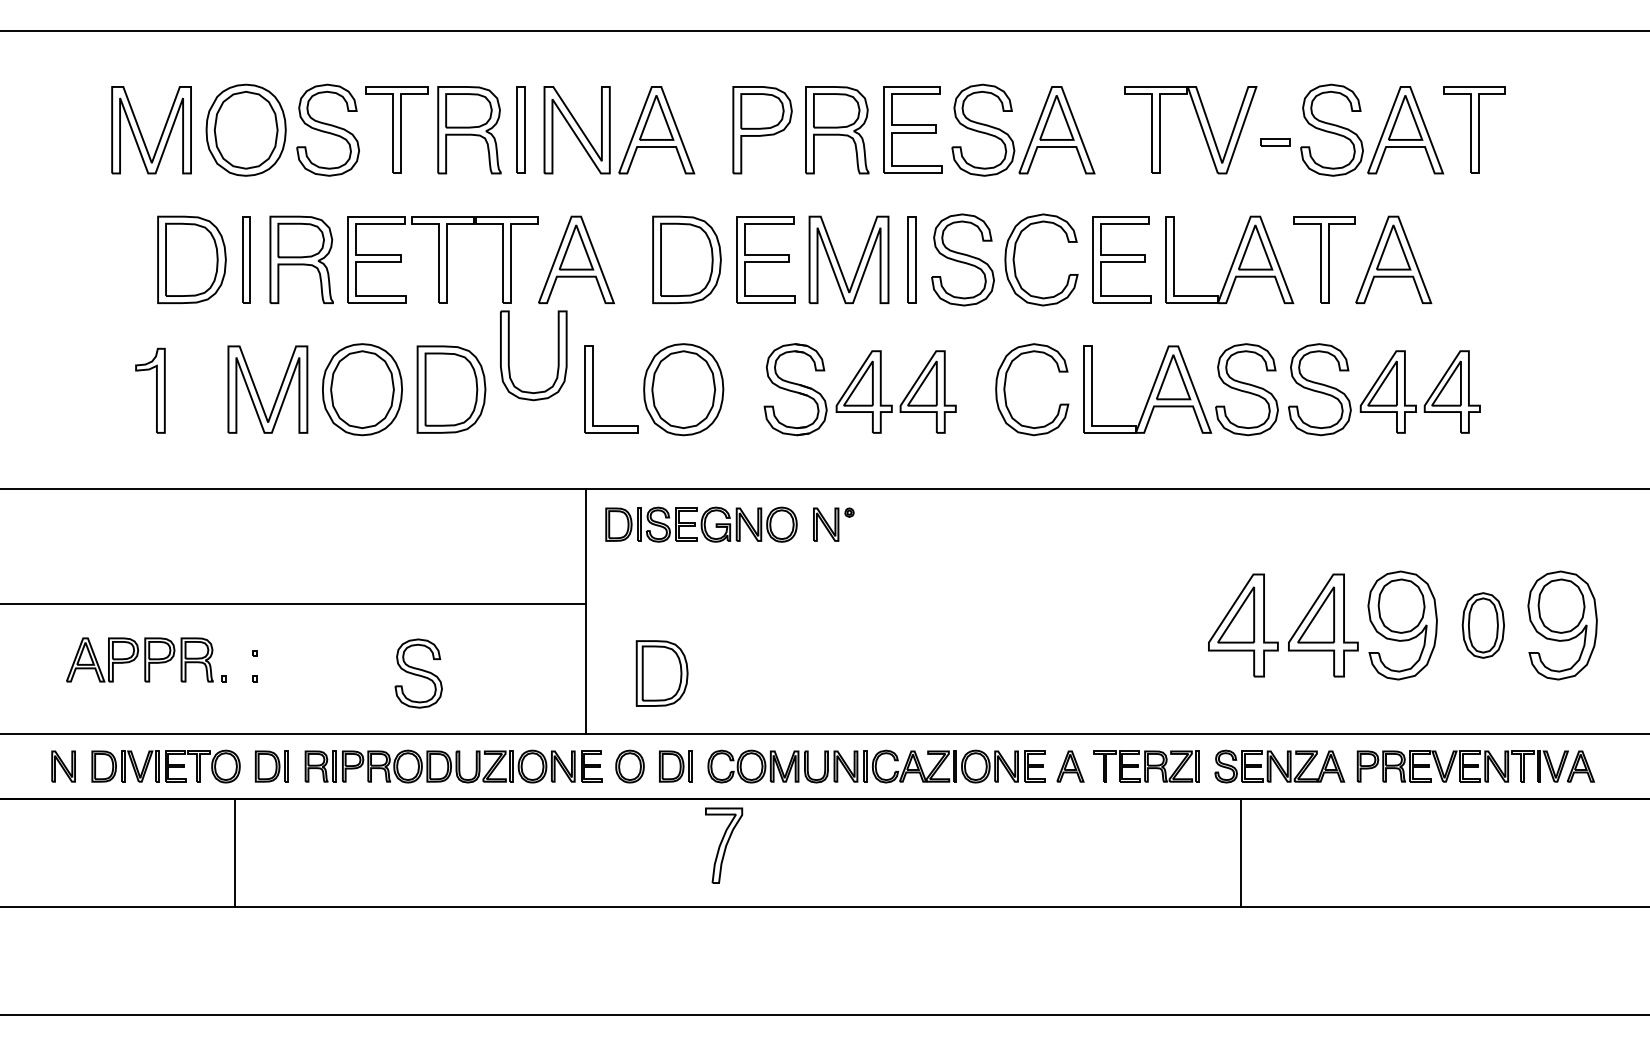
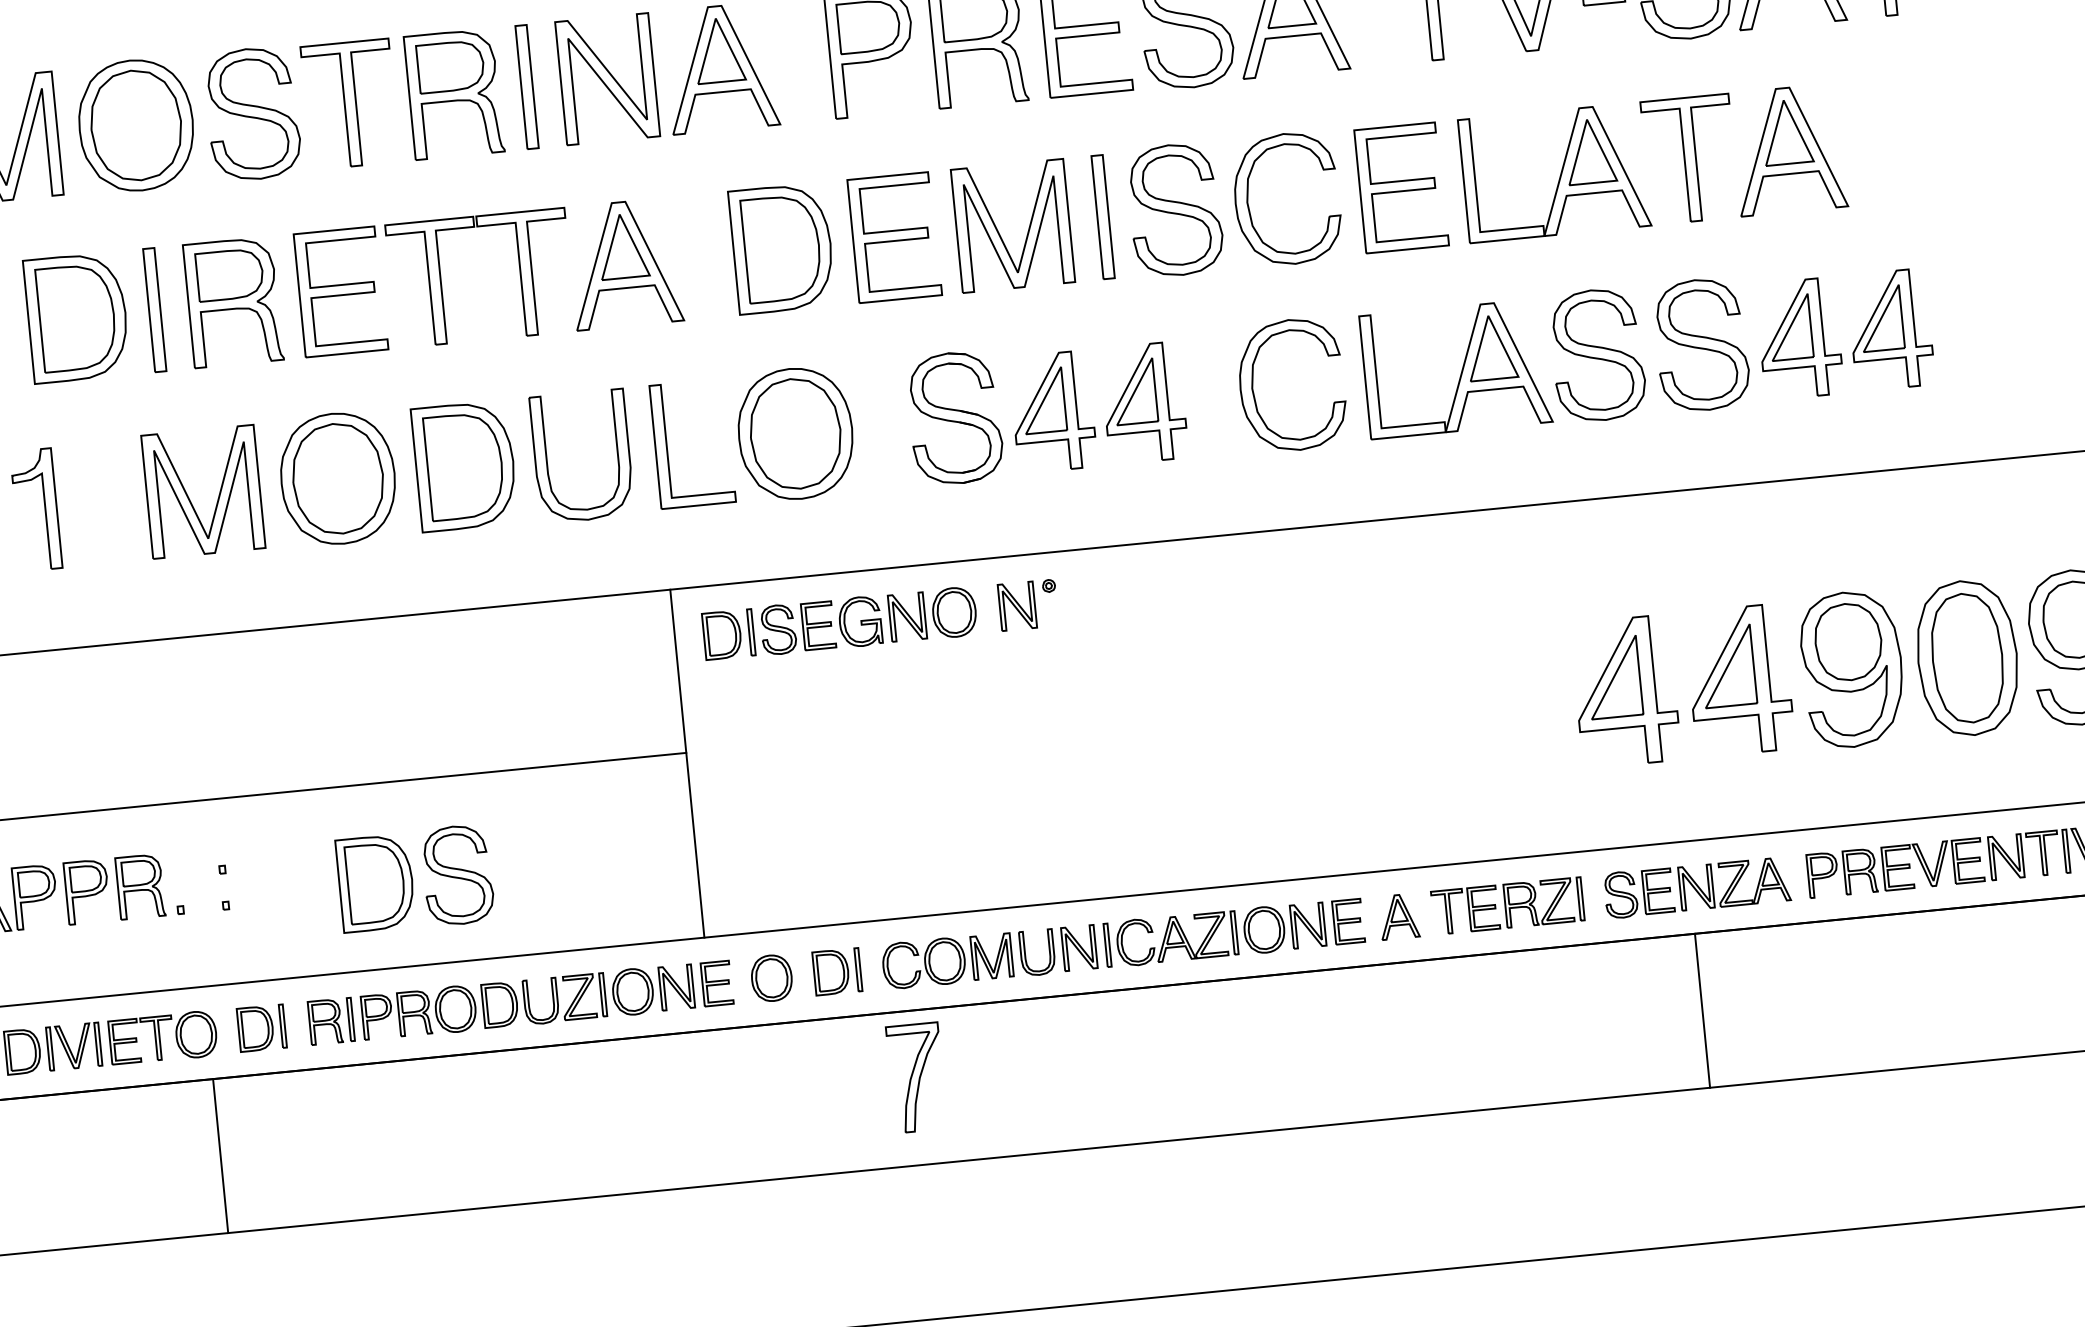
part: (509, 355) -> (547, 459), moved
part: (1483, 625) -> (1967, 658), size x1.67
part: (661, 673) -> (374, 883), moved
line: (1240, 852) -> (1701, 1010), moved

